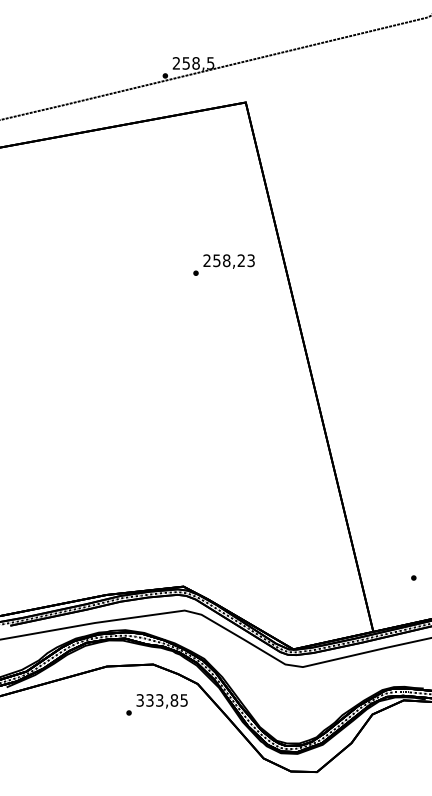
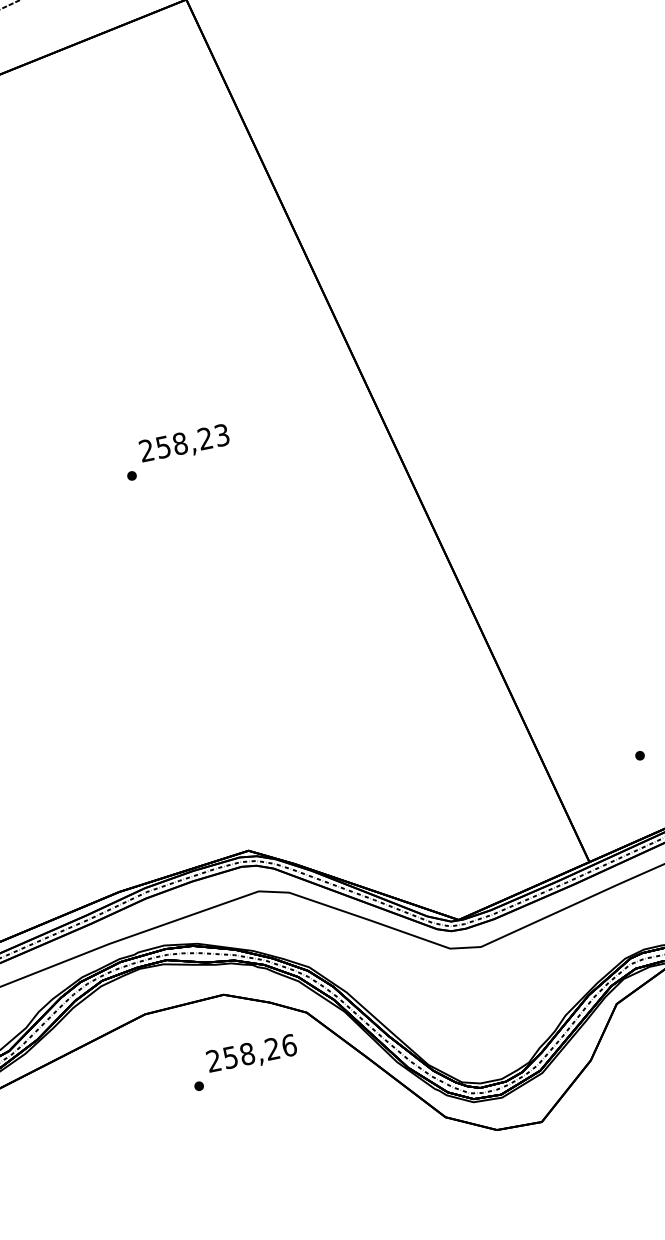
text: (223, 264) -> (176, 451), moved
text: (162, 700) -> (252, 1053), 333,85 -> 258,26

